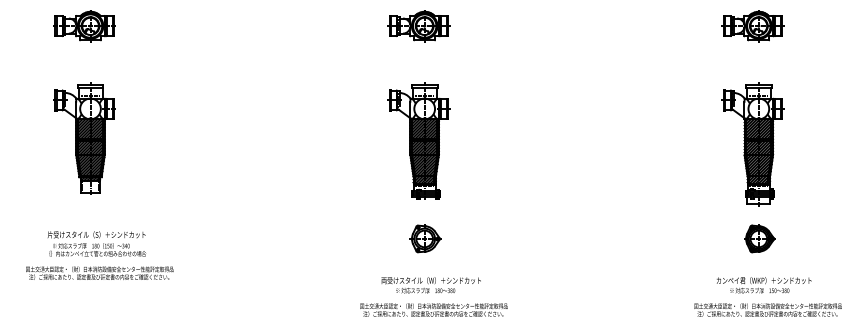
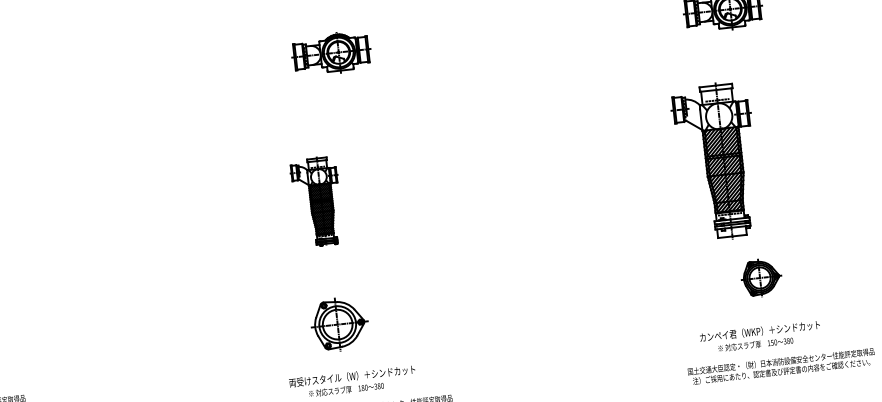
part: (418, 26) -> (330, 53), moved
part: (418, 140) -> (316, 201), size x0.6
part: (752, 144) -> (716, 162), moved
part: (425, 238) -> (339, 323), size x1.4
text: (764, 285) -> (761, 337), moved

